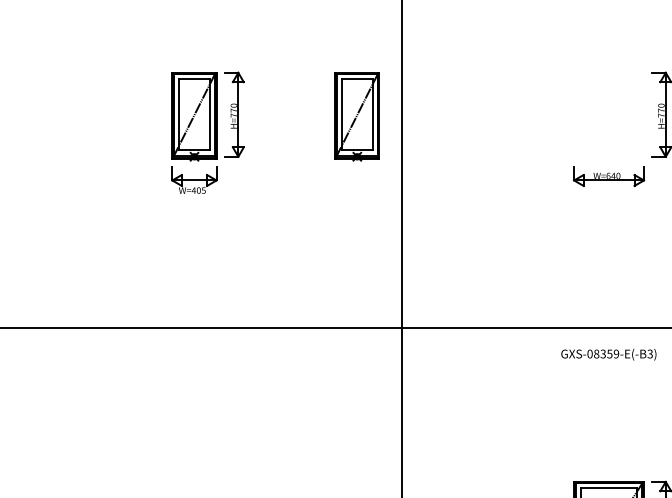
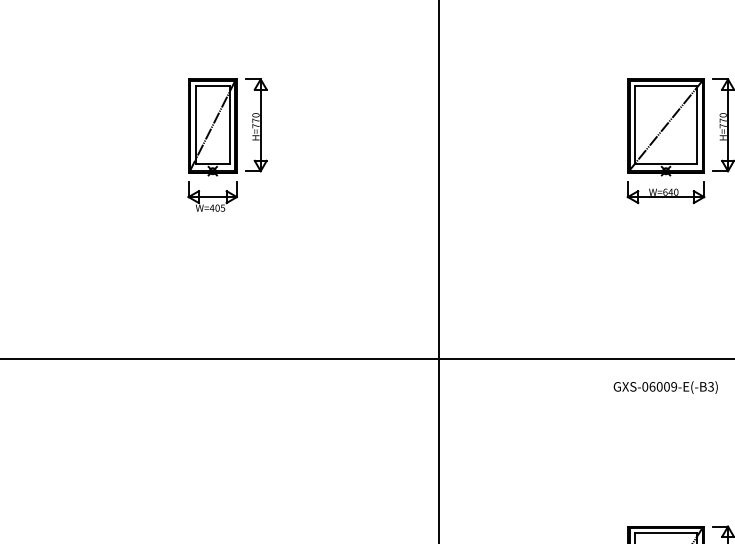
part: (357, 116) -> (390, 127), removed
part: (608, 116) -> (665, 127), added
text: (603, 353) -> (659, 386), GXS-08359-E(-B3) -> GXS-06009-E(-B3)

